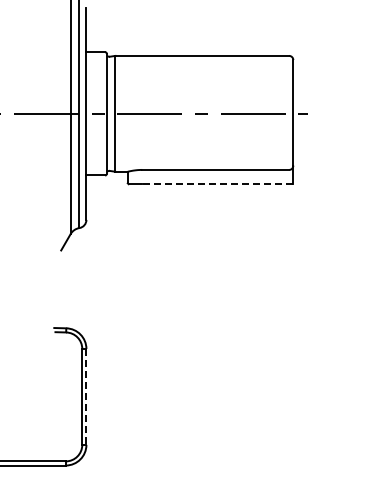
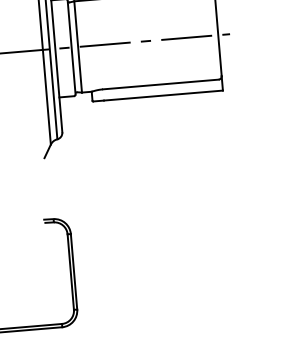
line: (217, 184) -> (163, 95), dashed -> solid
line: (86, 396) -> (74, 271), dashed -> solid

